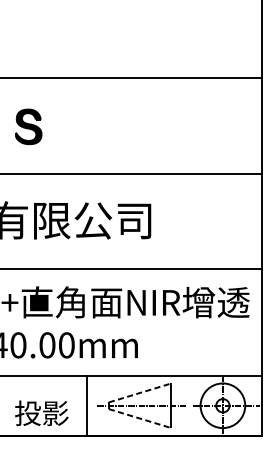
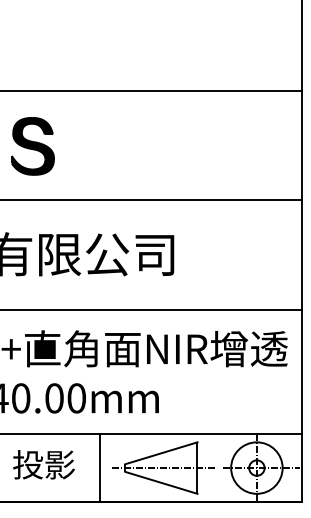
part: (28, 126) -> (32, 146), size x1.43
line: (140, 393) -> (161, 453), dashed -> solid
text: (41, 413) -> (43, 464), moved
line: (140, 418) -> (161, 482), dashed -> solid

